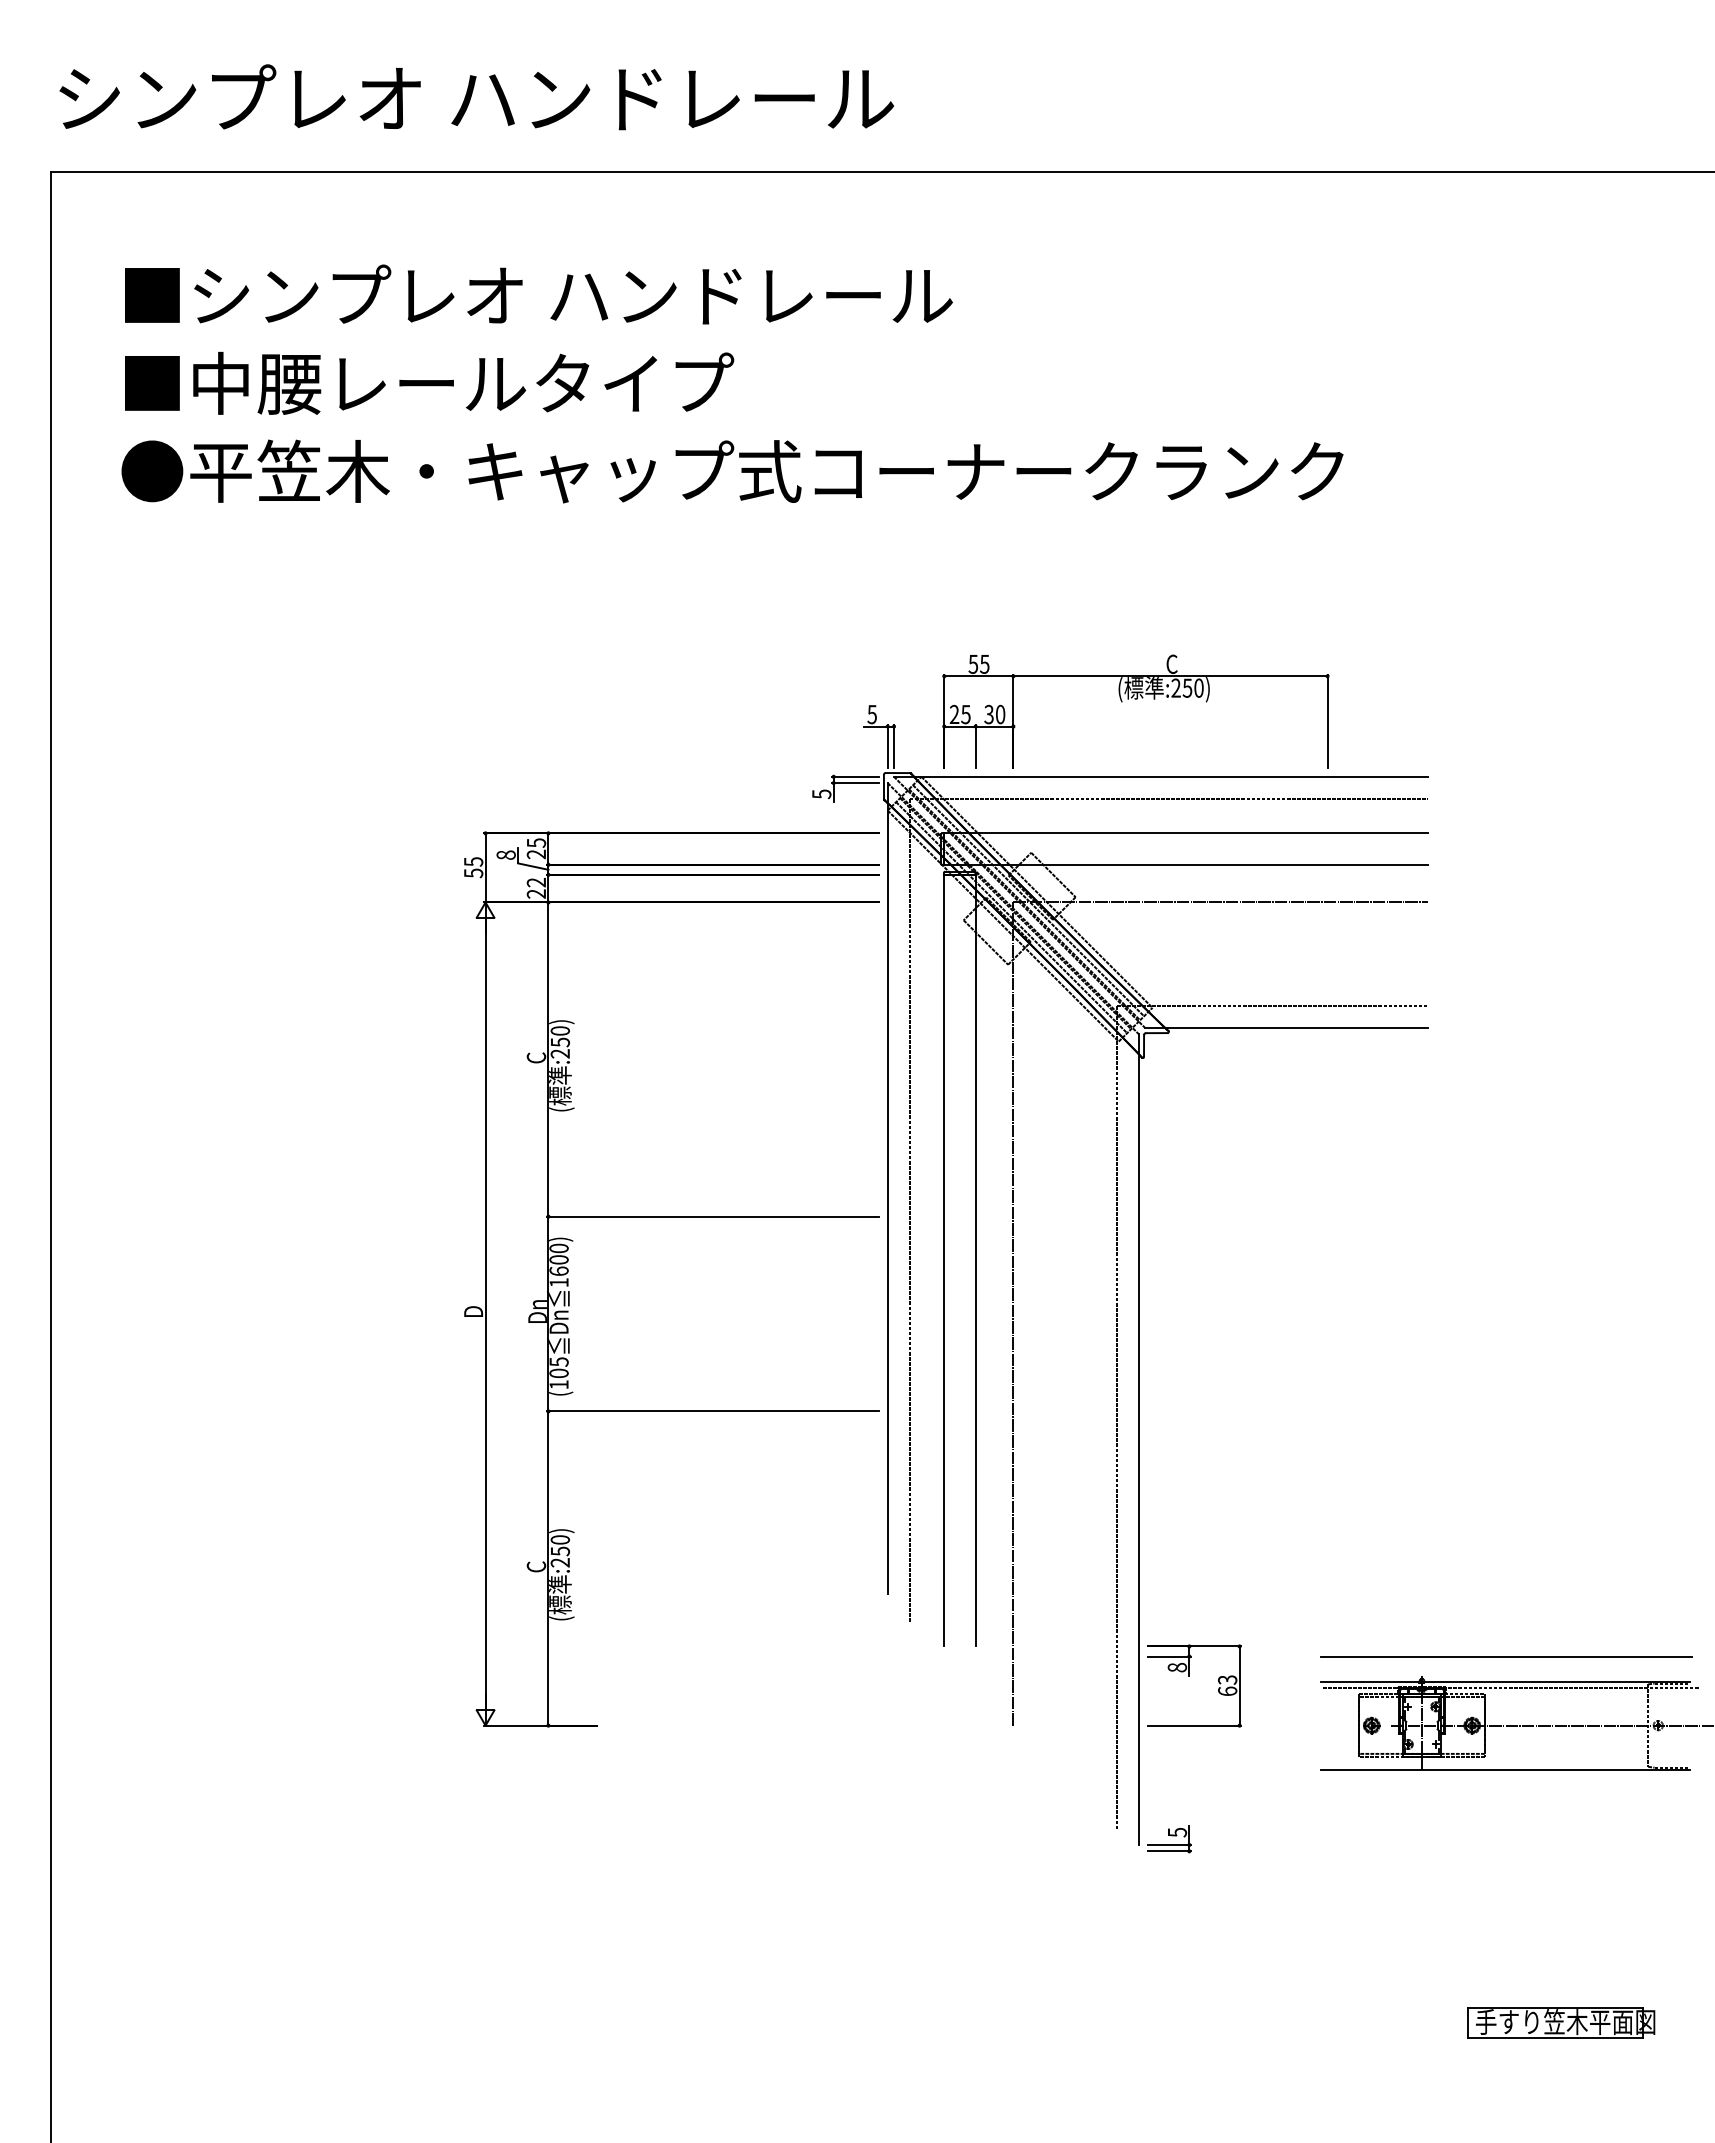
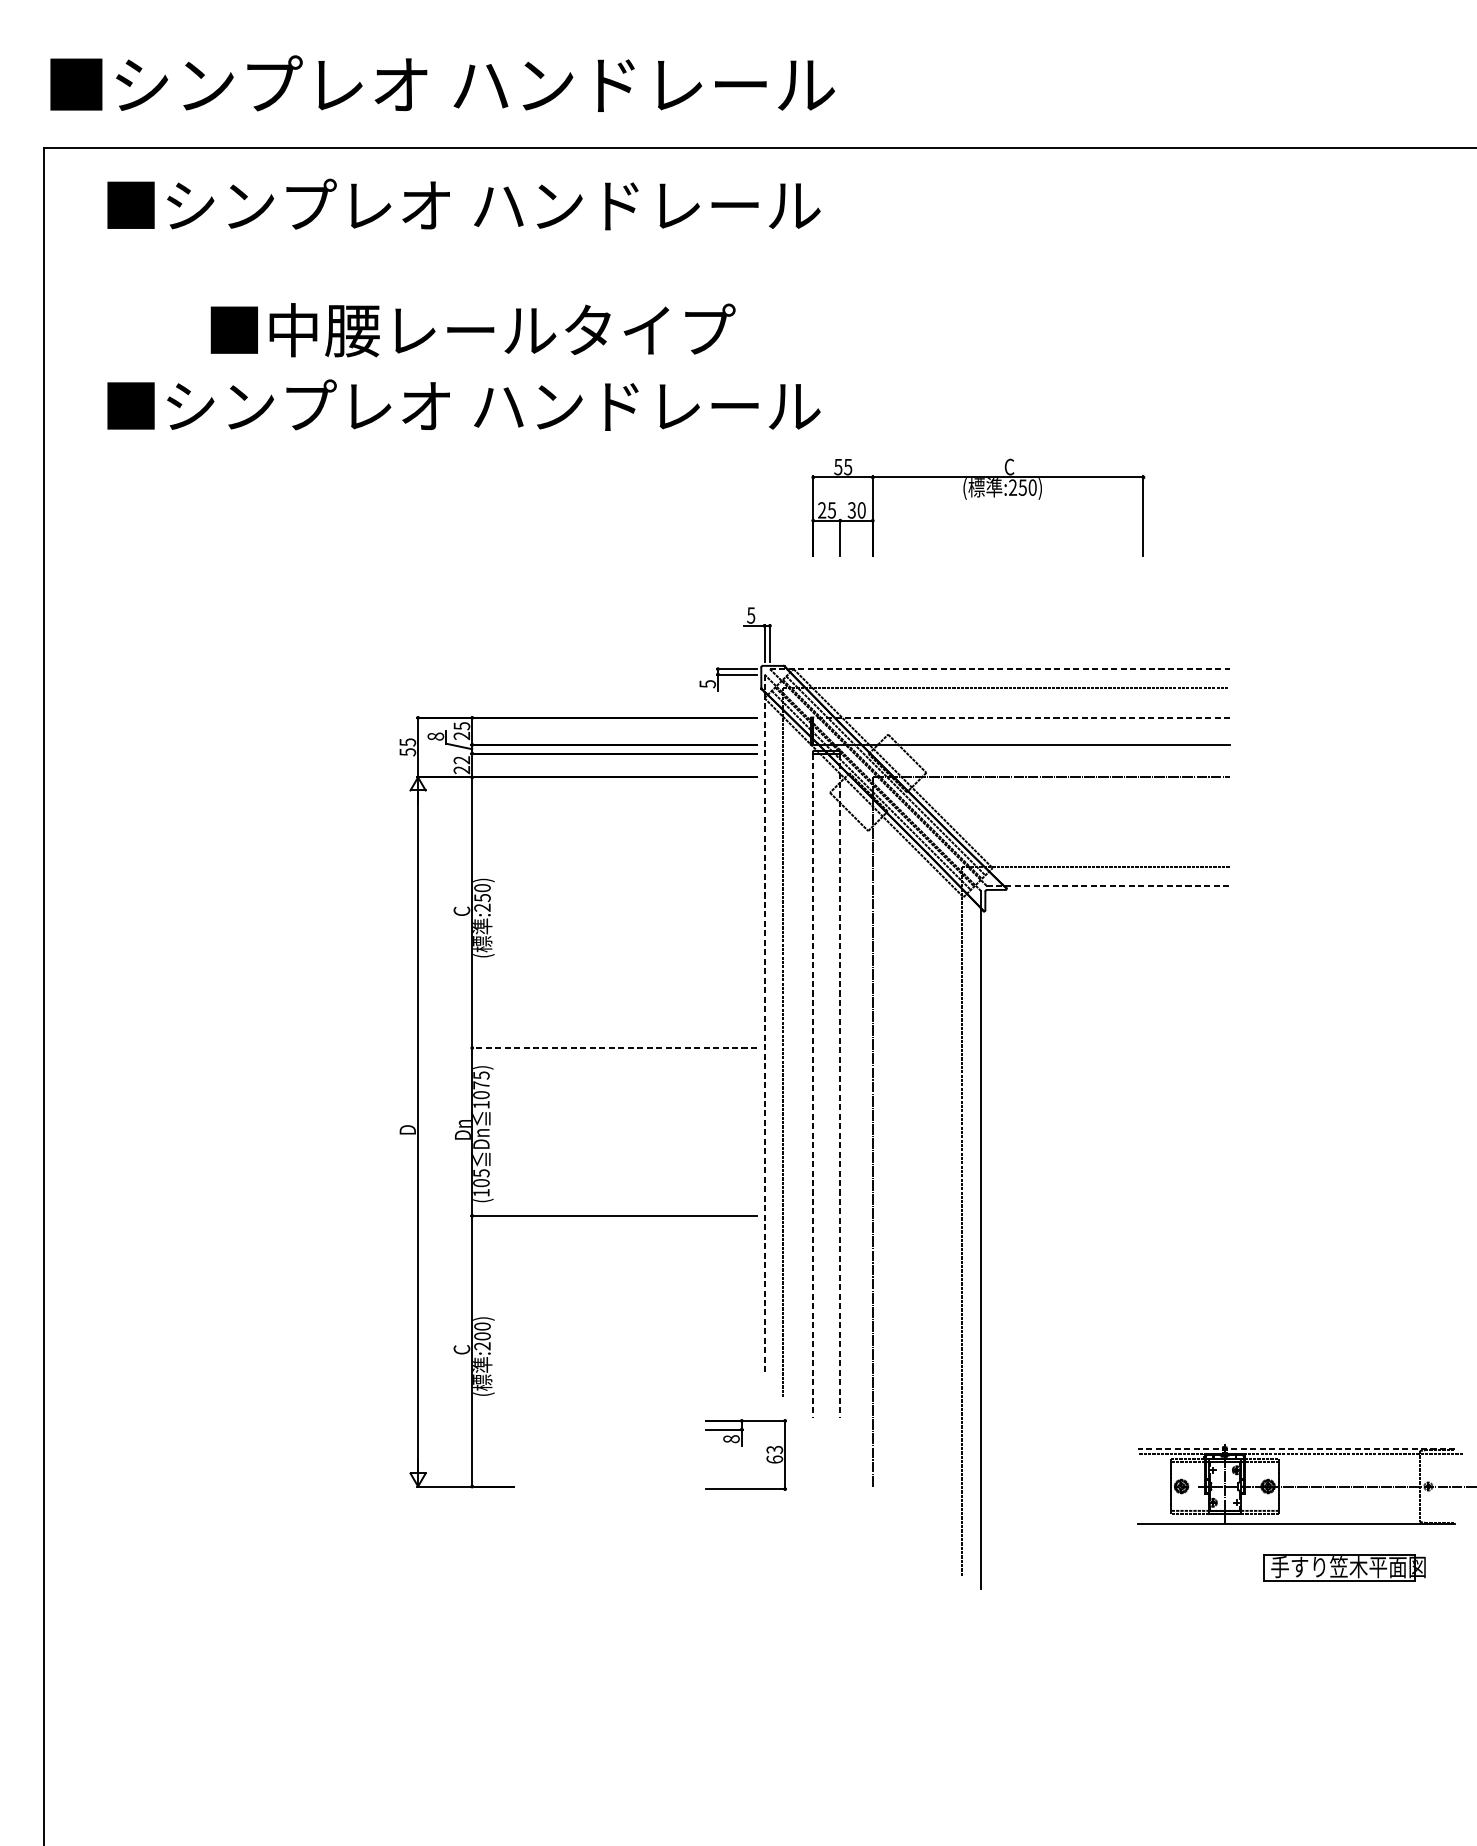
text: (513, 97) -> (442, 83), シンプレオ ハンドレール -> ■シンプレオ ハンドレール
text: (538, 294) -> (463, 204), moved
text: (429, 382) -> (473, 329), moved
text: (732, 471) -> (630, 406), ●平笠木・キャップ式コーナークランク -> ■シンプレオ ハンドレール
part: (1135, 699) -> (977, 497), moved
line: (1161, 776) -> (1000, 668), solid -> dashed
line: (1186, 833) -> (1021, 717), solid -> dashed
line: (1287, 1028) -> (1108, 885), solid -> dashed
line: (887, 1188) -> (764, 1023), solid -> dashed
line: (713, 1216) -> (614, 1047), solid -> dashed
text: (558, 1259) -> (480, 1084), 1600) -> 1075)
line: (944, 1260) -> (813, 1085), solid -> dashed
line: (975, 1260) -> (840, 1085), solid -> dashed
text: (559, 1551) -> (481, 1336), :250) -> :200)
line: (1506, 1656) -> (1297, 1426), removed
part: (1189, 1676) -> (741, 1446), moved
line: (1505, 1681) -> (1296, 1448), solid -> dashed
part: (1169, 1839) -> (1007, 1584), removed
part: (1561, 2022) -> (1344, 1567), moved

